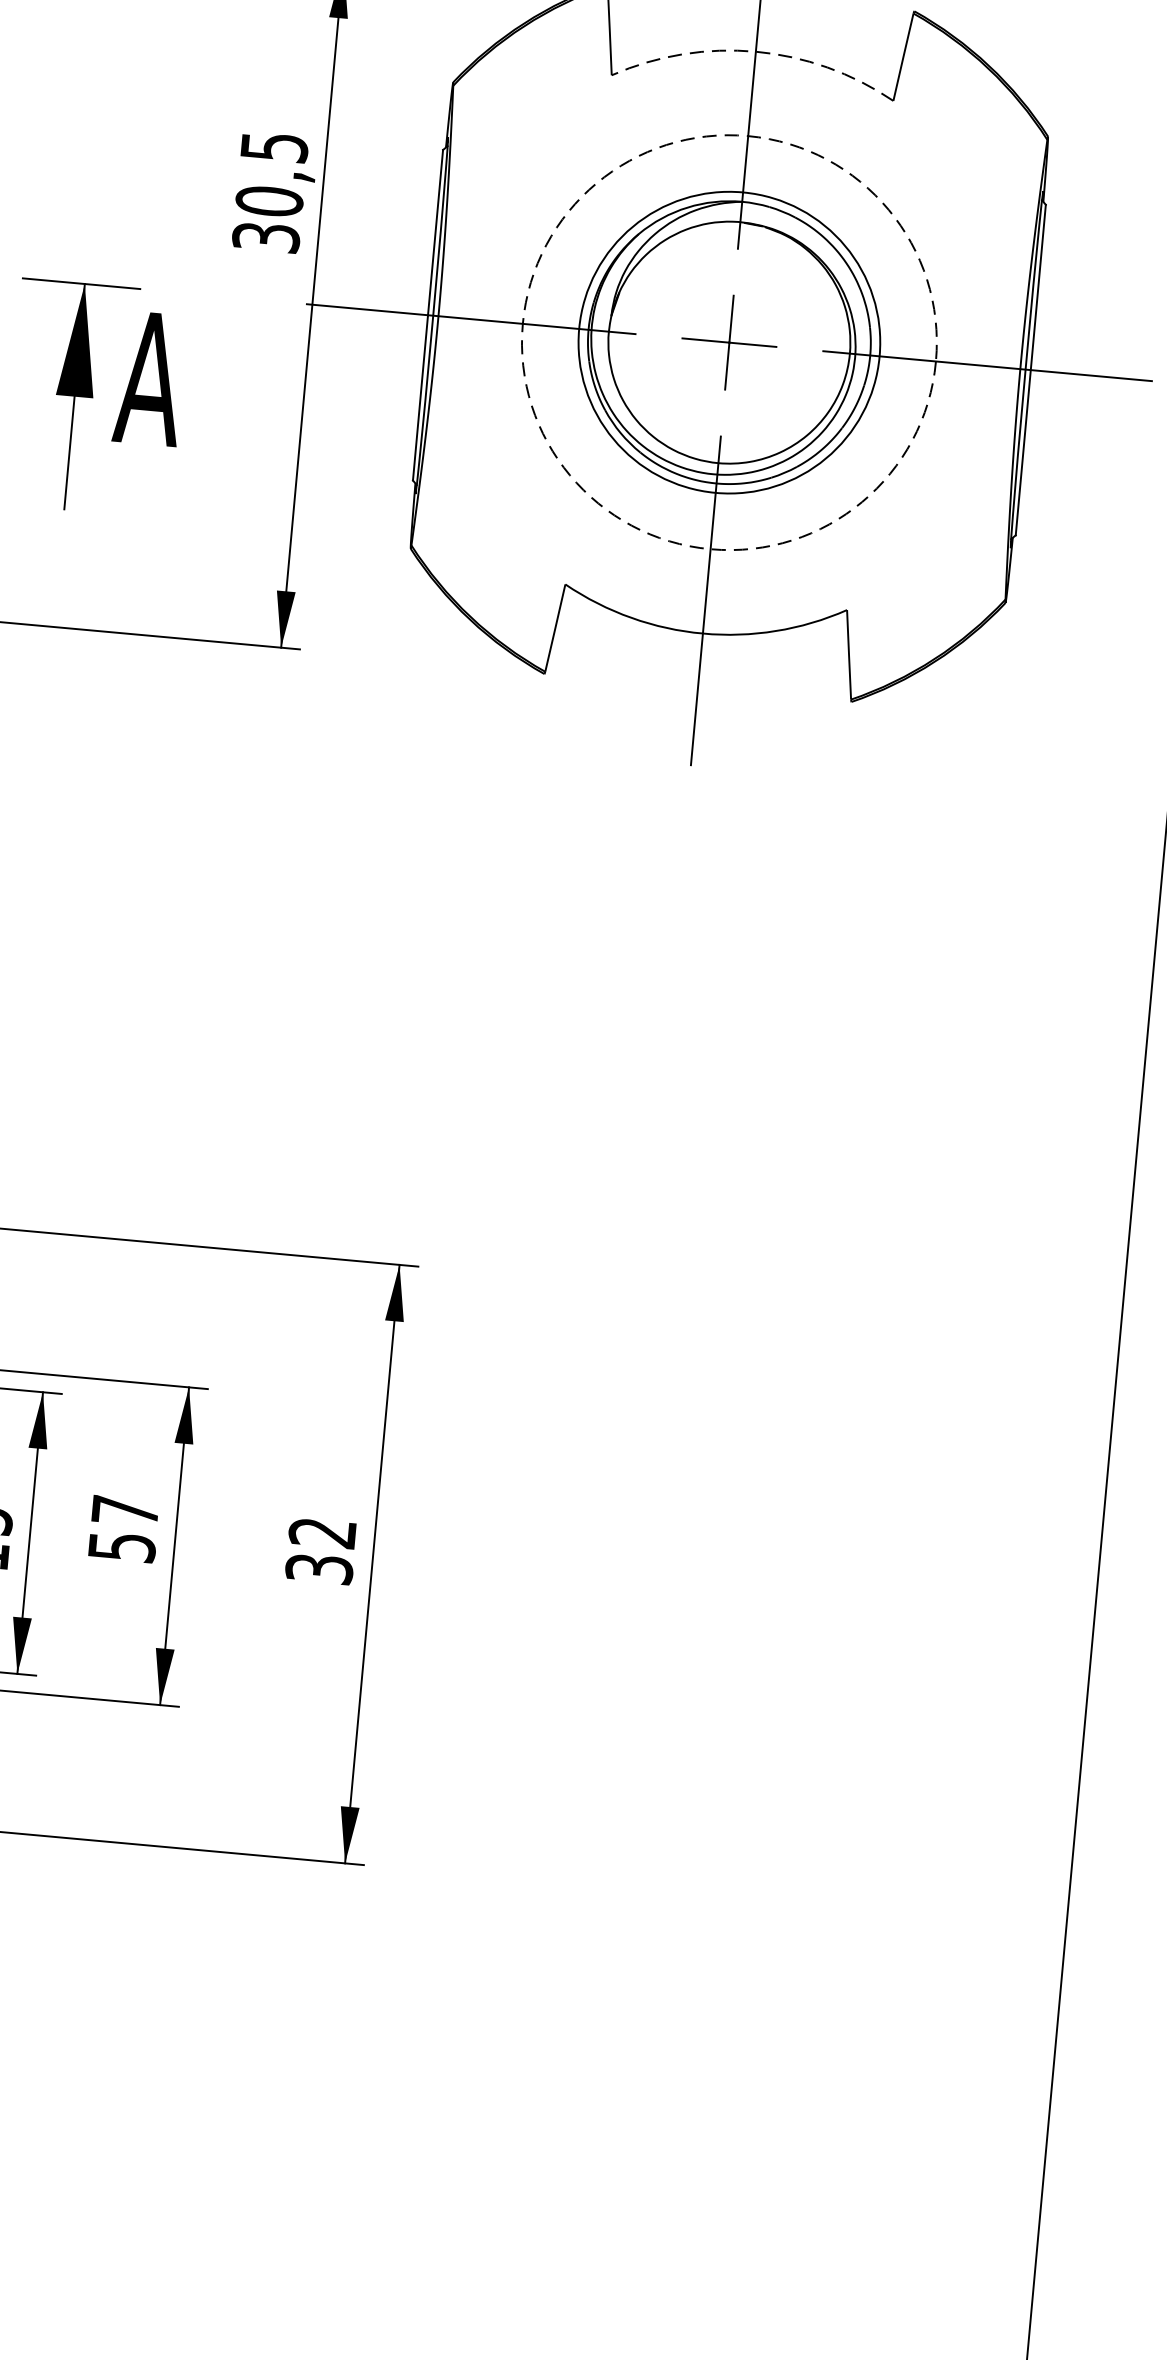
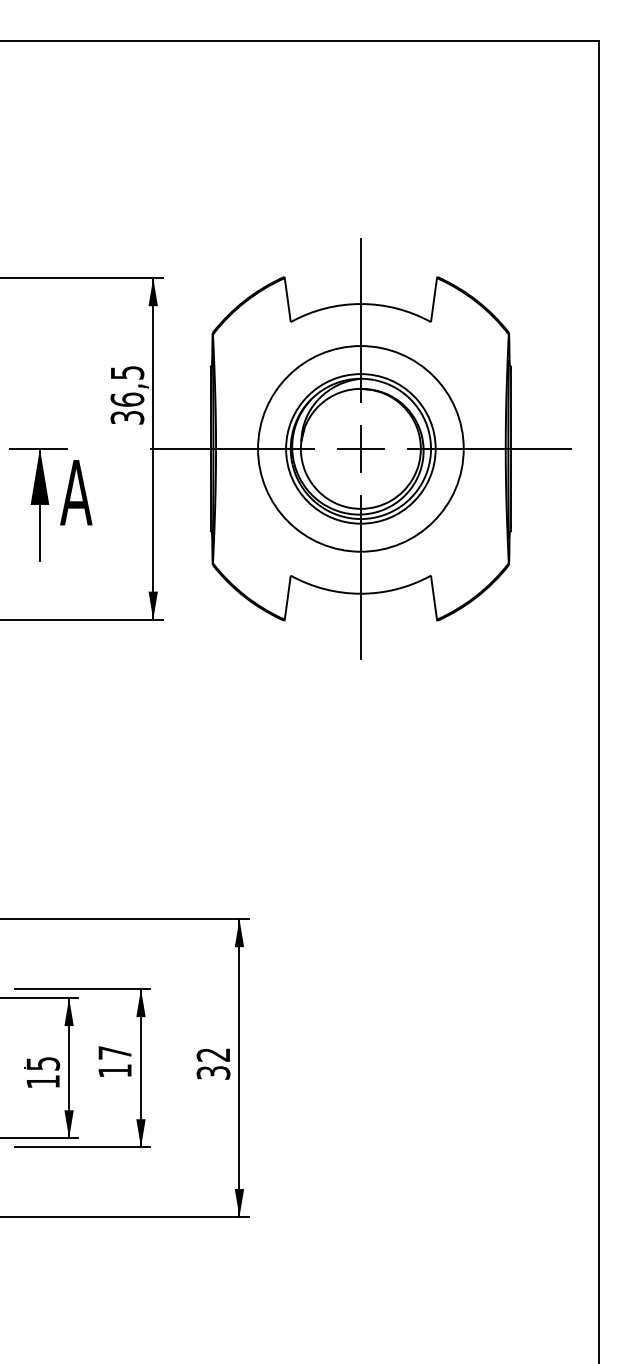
arc: (755, 52) -> (360, 304), dashed -> solid
text: (269, 200) -> (127, 399), 30,5 -> 36,5
circle: (728, 341) -> (360, 448), dashed -> solid
text: (120, 1546) -> (114, 1070), 57 -> 17

